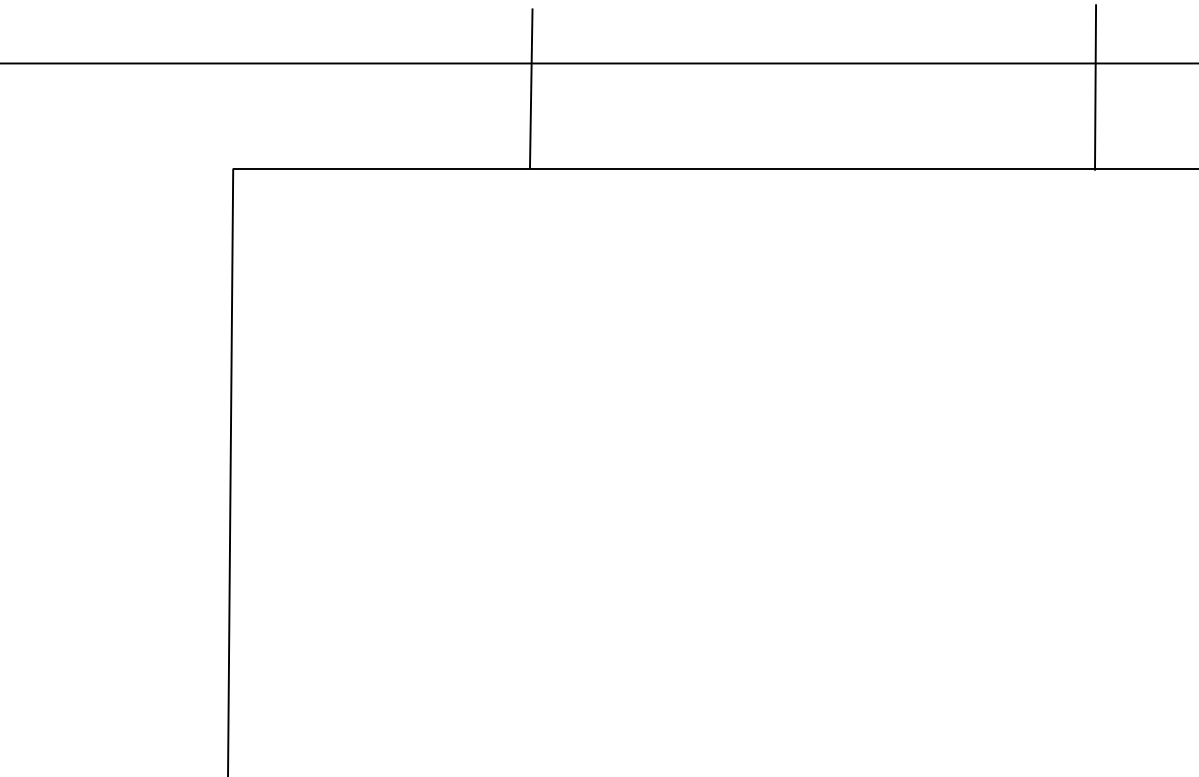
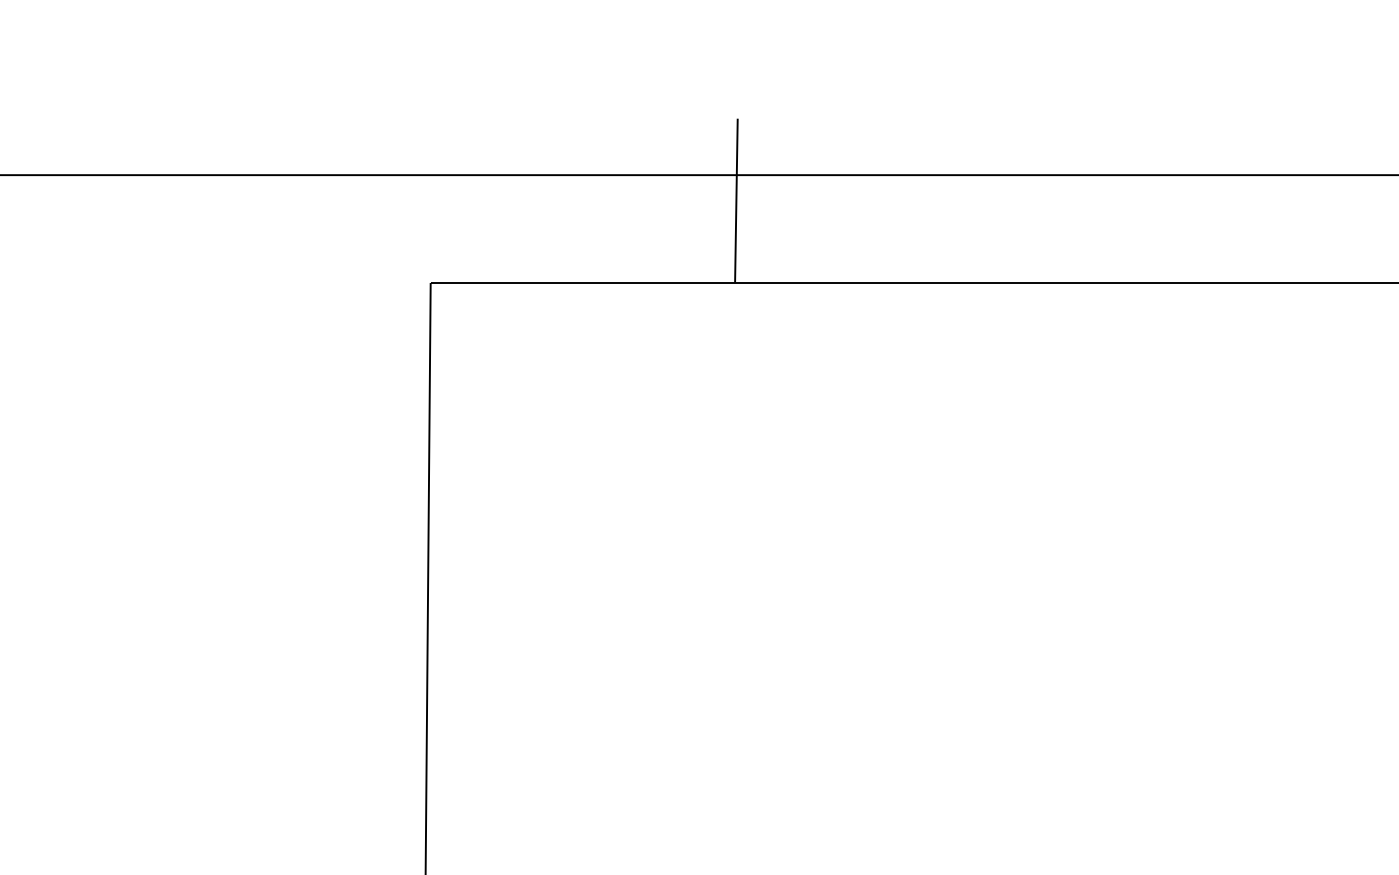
line: (1094, 87) -> (1314, 199), removed

